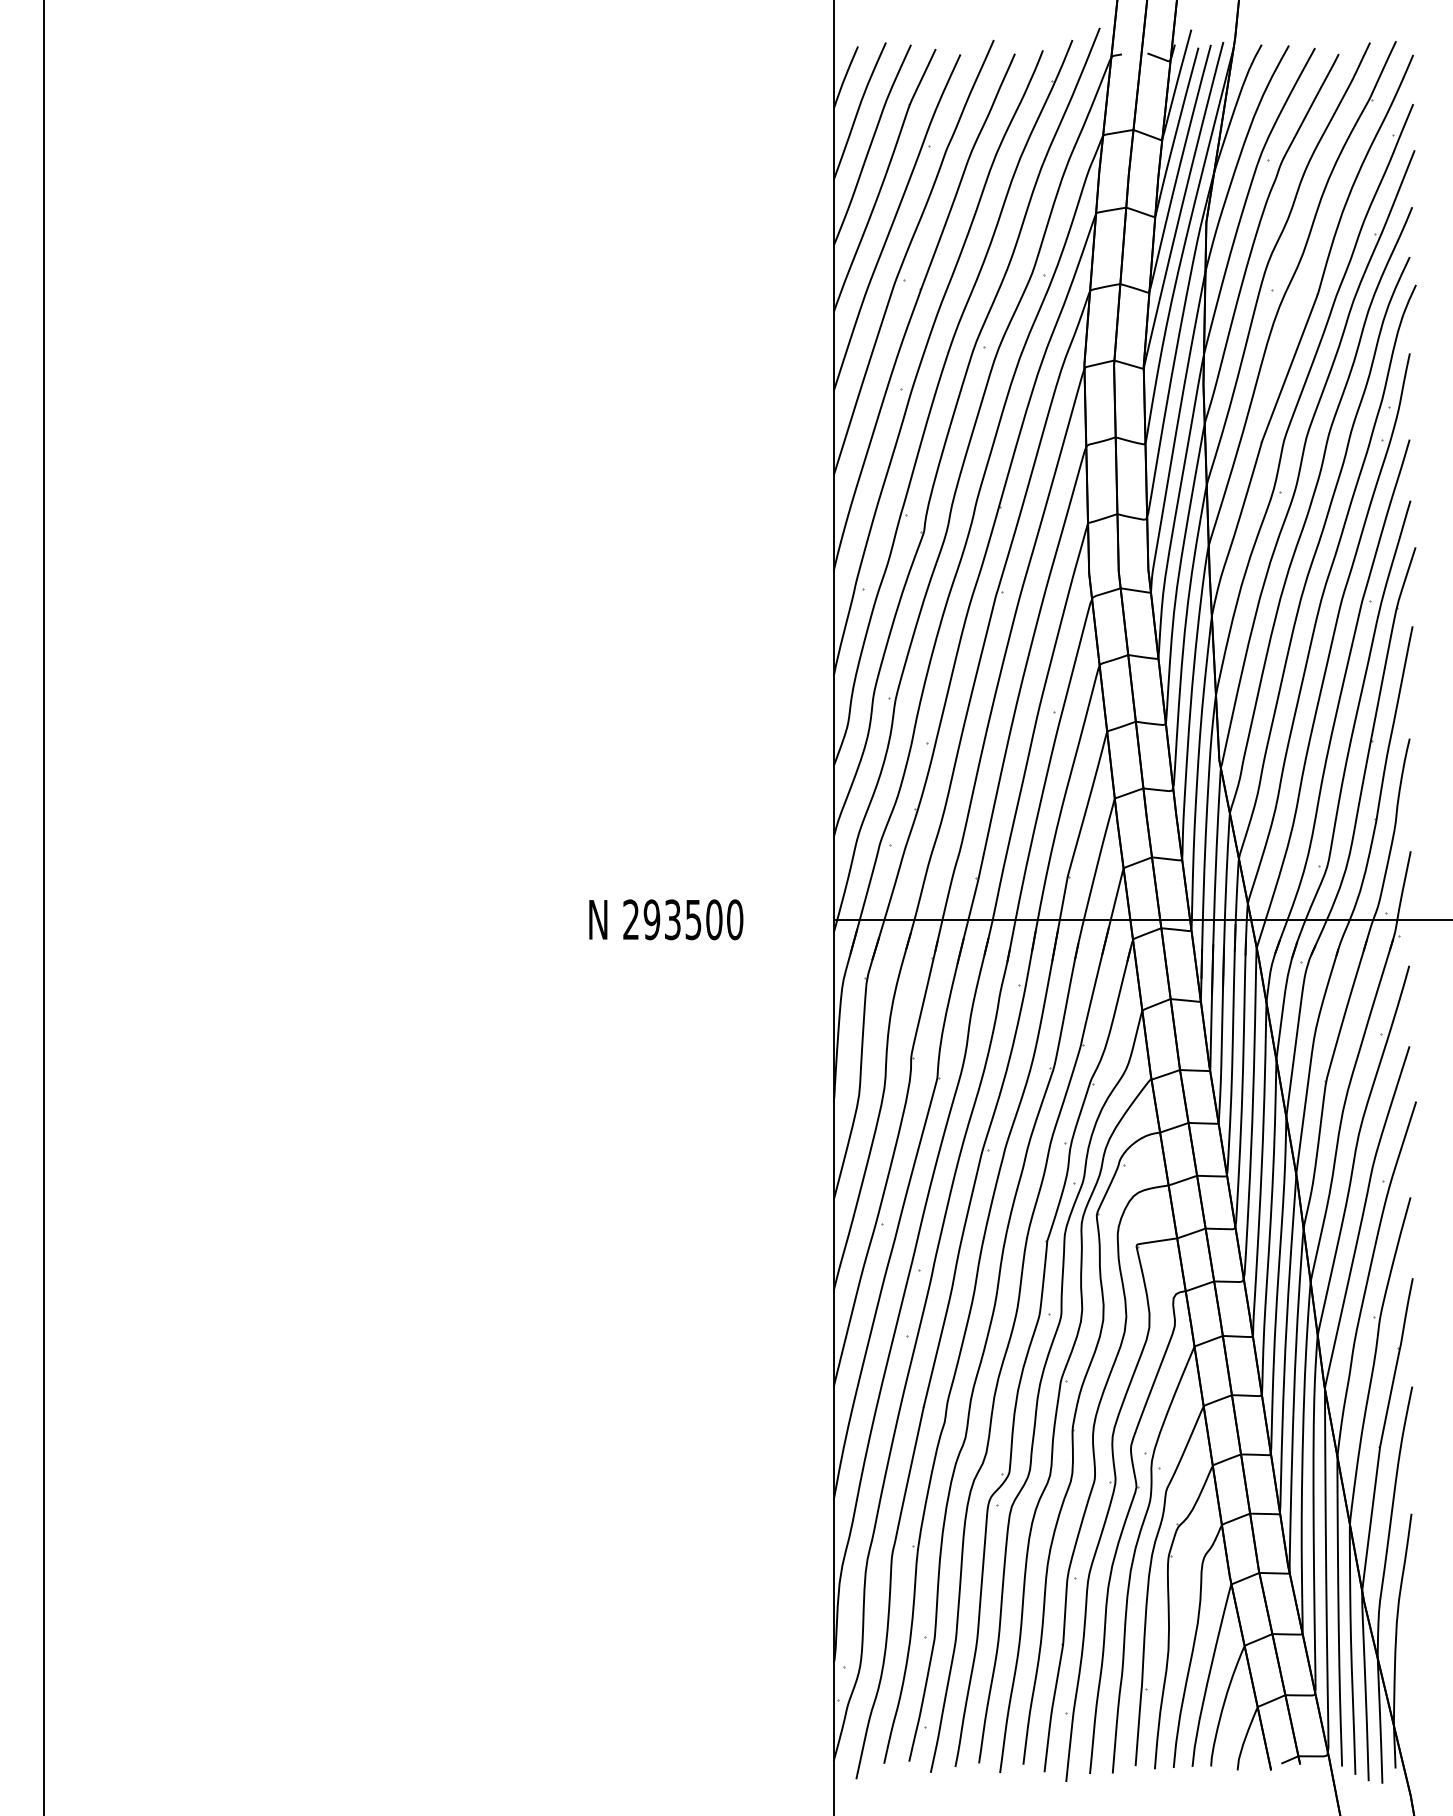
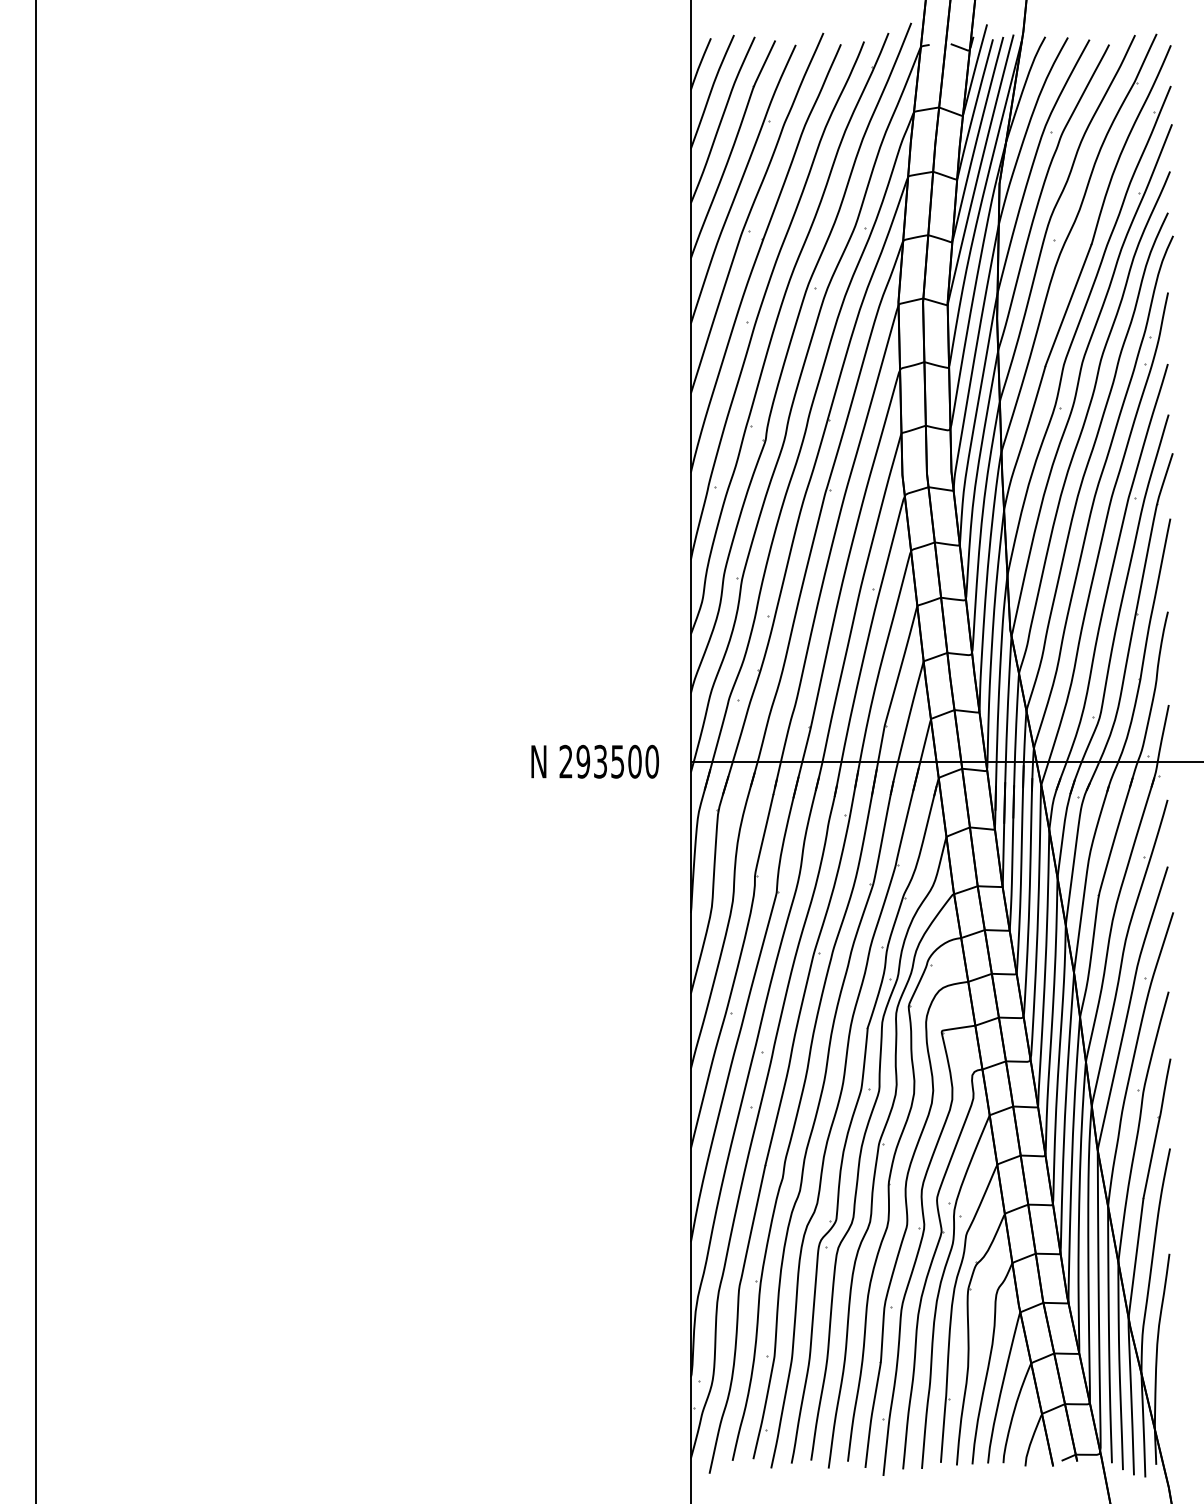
text: (666, 919) -> (595, 761), moved

